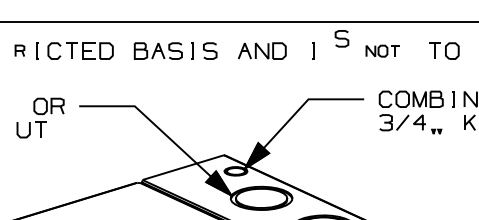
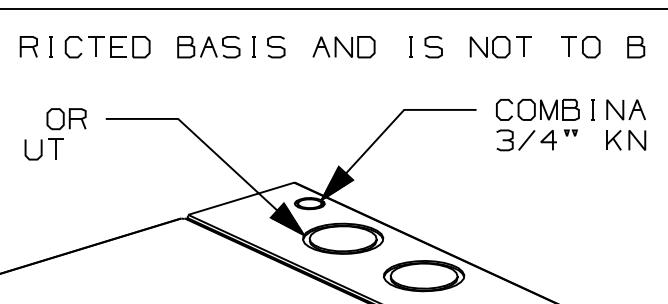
curve: (341, 39) -> (433, 47), moved
part: (19, 50) -> (28, 46), size x1.43
part: (382, 51) -> (500, 47), size x1.43
part: (436, 131) -> (570, 132), moved

